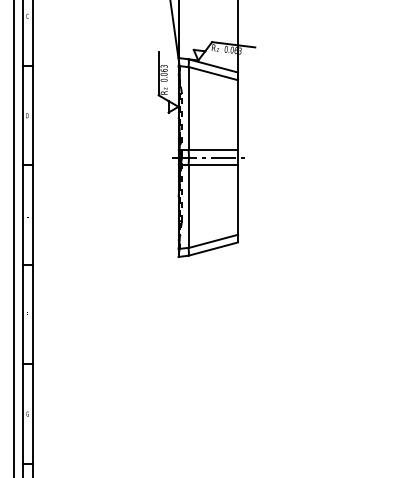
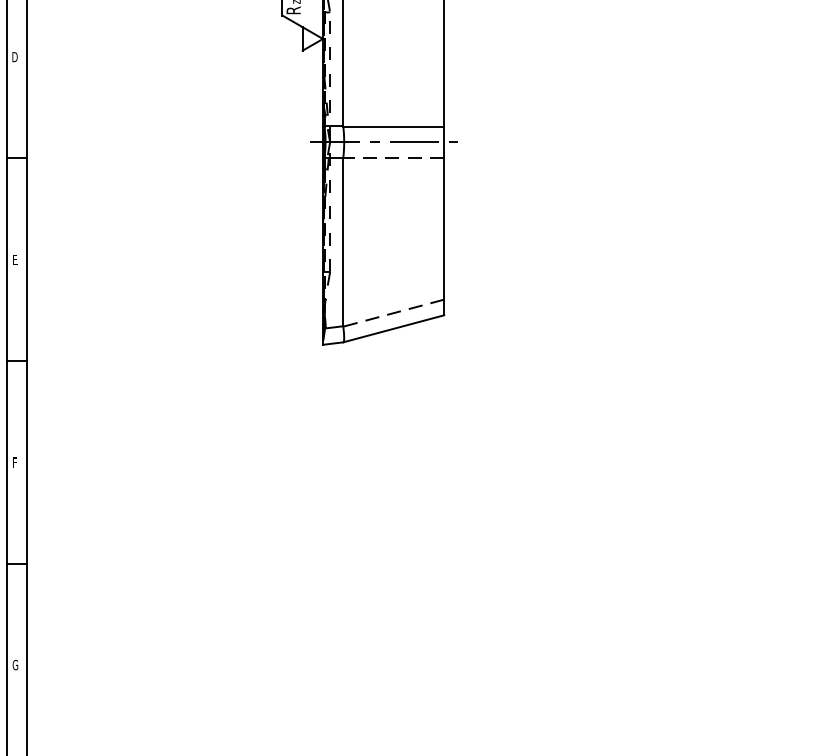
line: (213, 165) -> (394, 158), solid -> dashed
line: (213, 241) -> (394, 313), solid -> dashed

